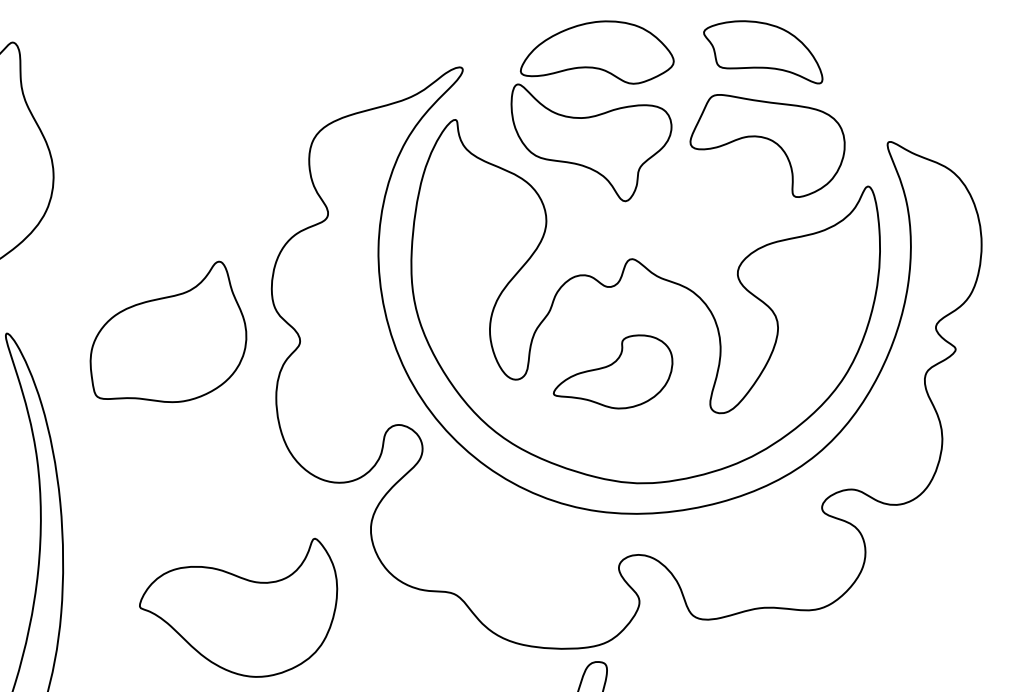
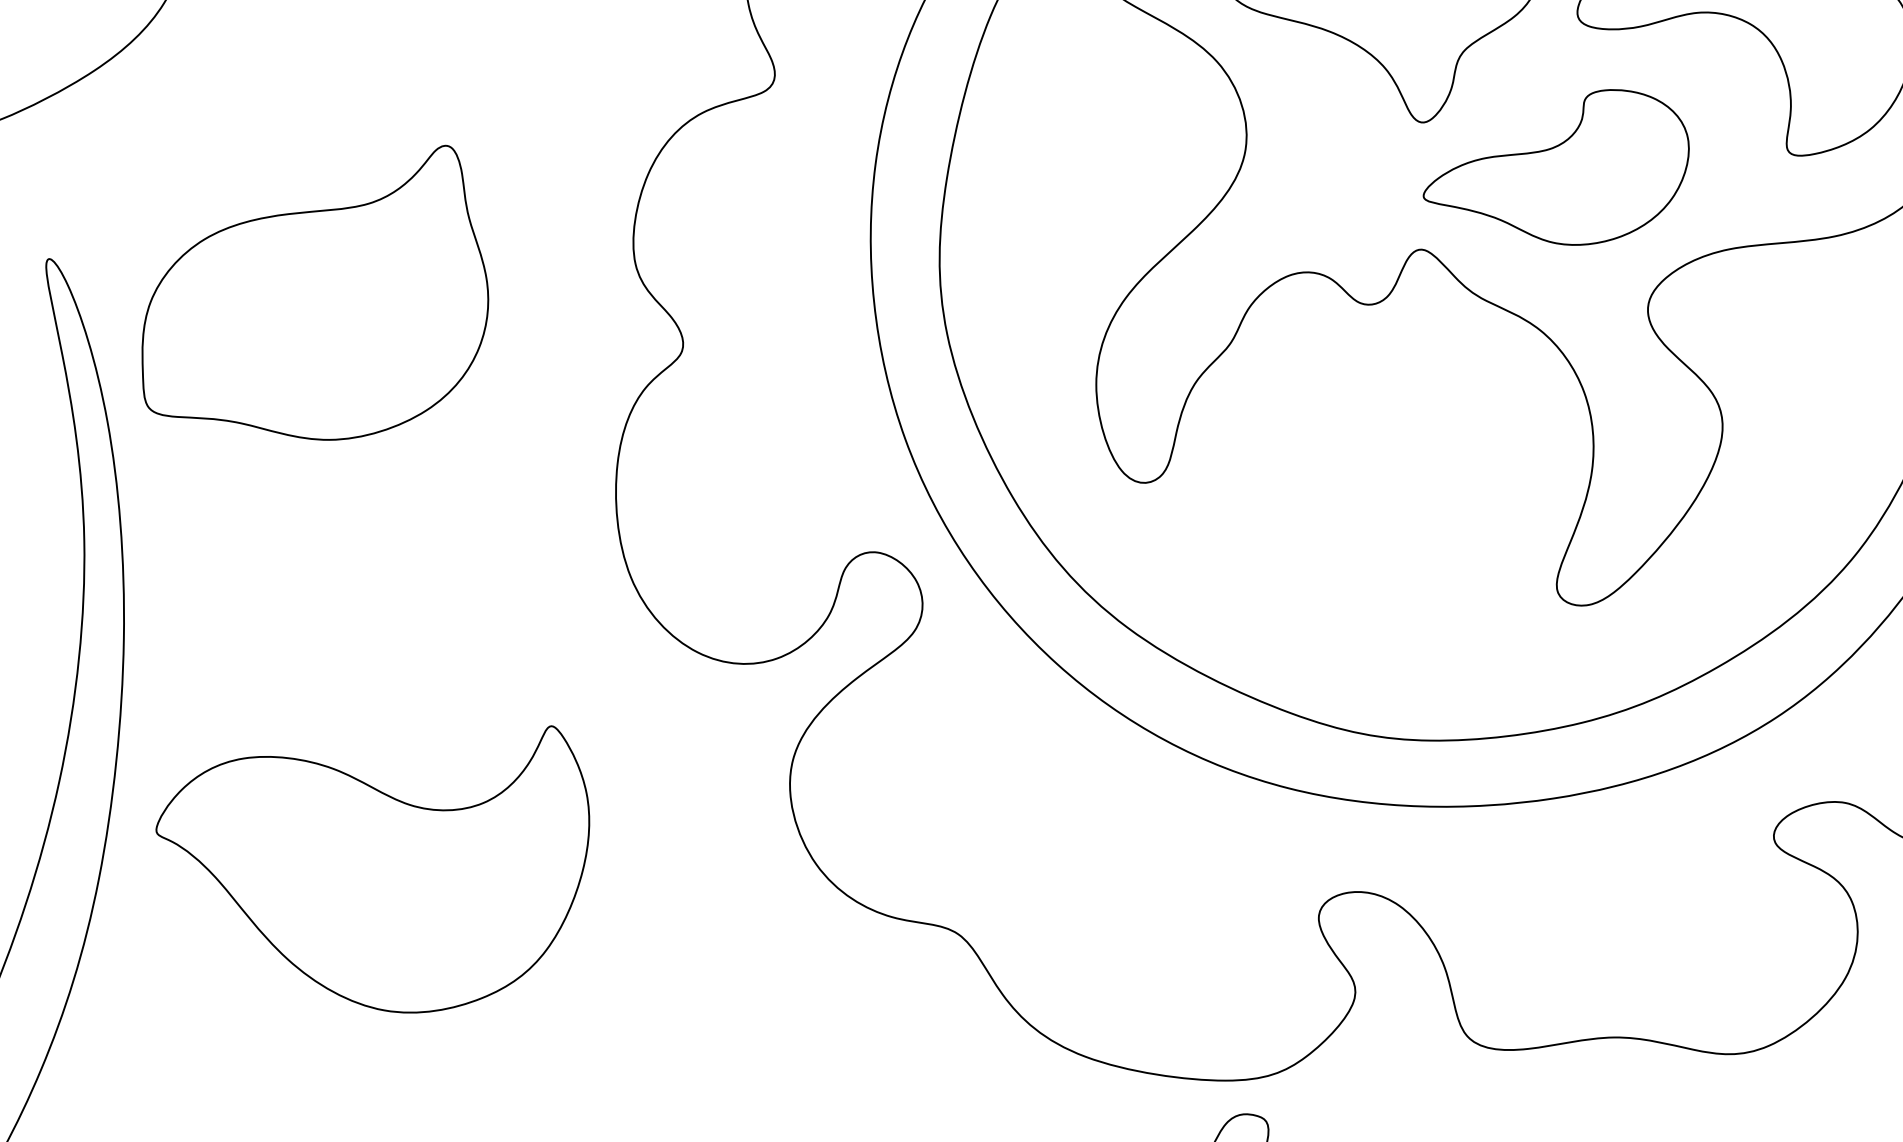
part: (168, 331) -> (319, 284), moved
part: (612, 371) -> (1556, 162), moved
part: (238, 607) -> (369, 856), moved

